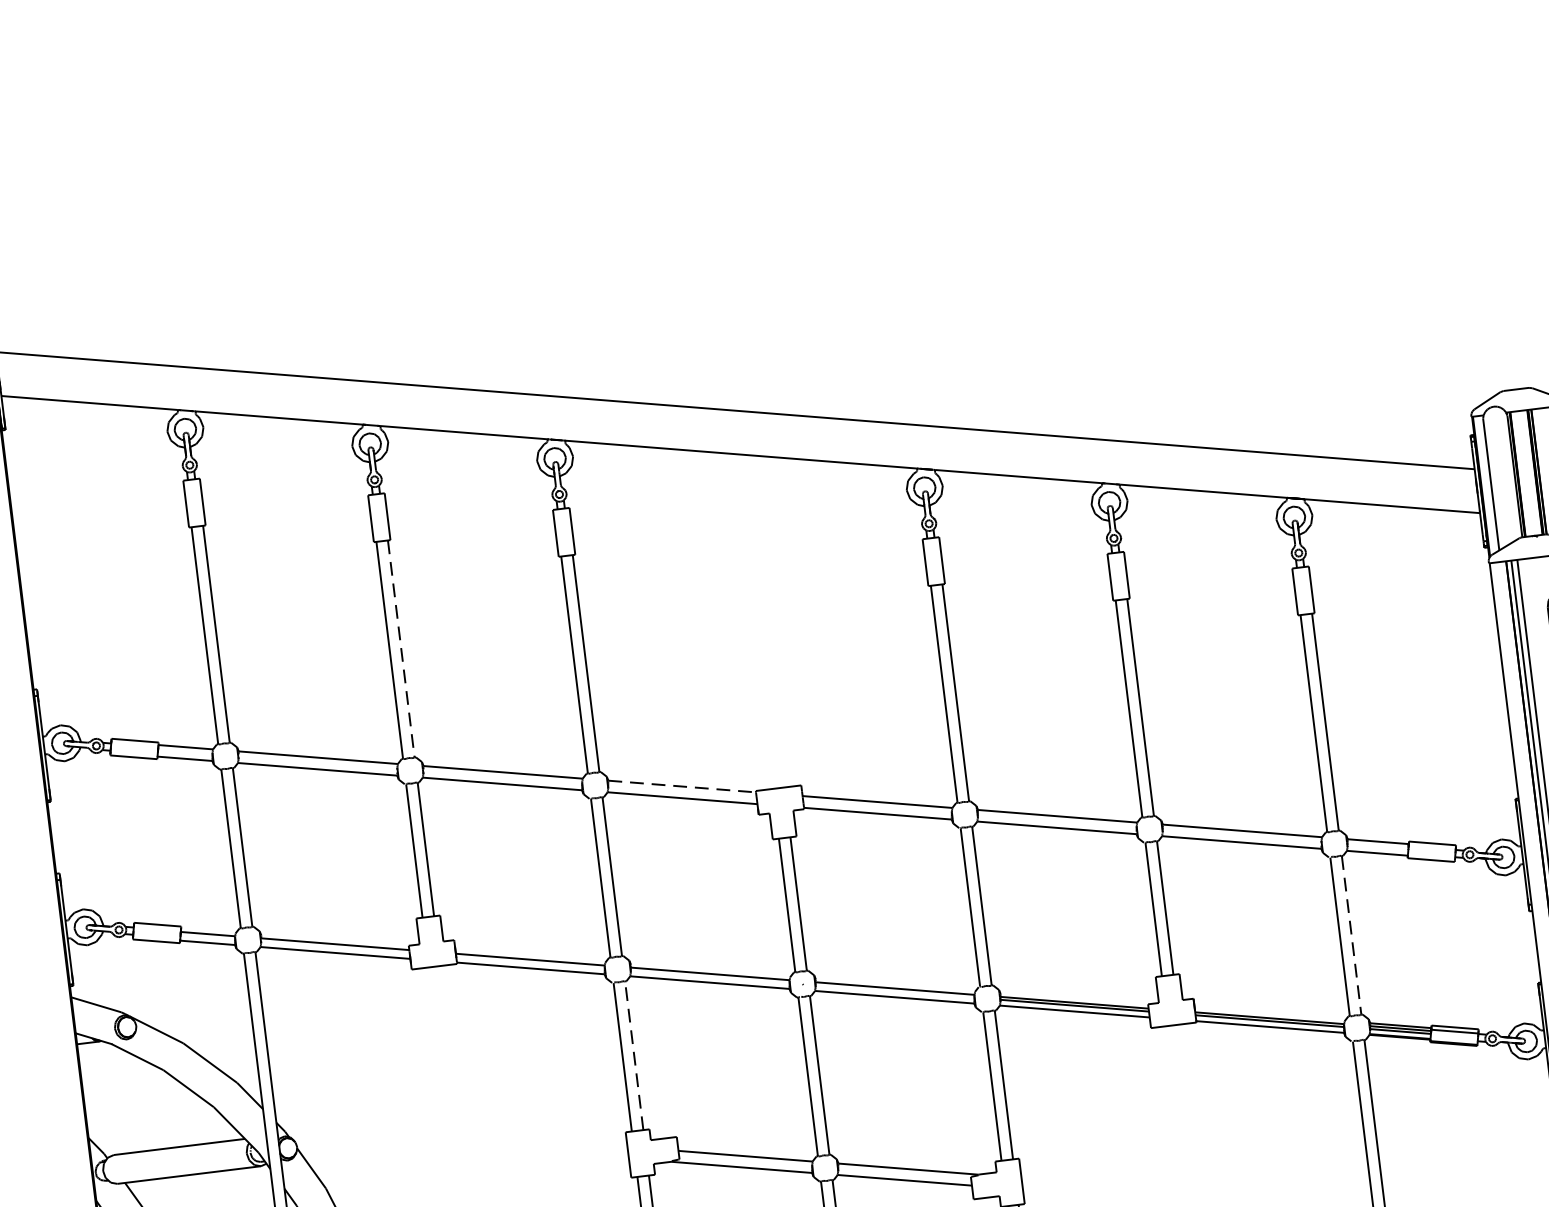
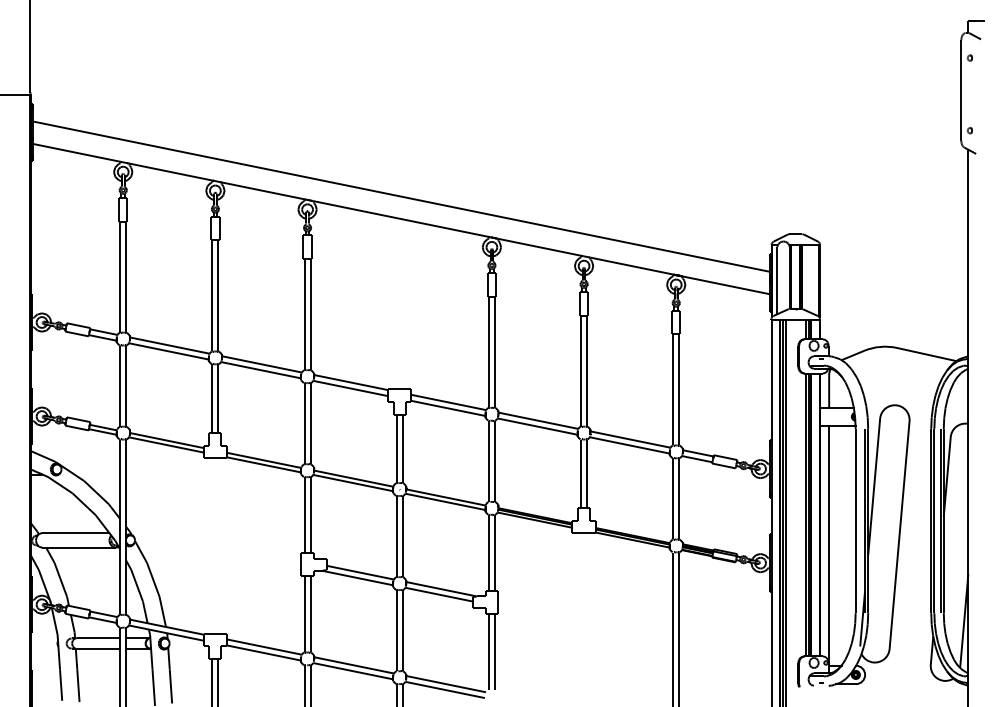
line: (401, 649) -> (218, 296), dashed -> solid
line: (682, 786) -> (351, 382), dashed -> solid
line: (1352, 936) -> (679, 499), dashed -> solid
line: (634, 1056) -> (310, 515), dashed -> solid

